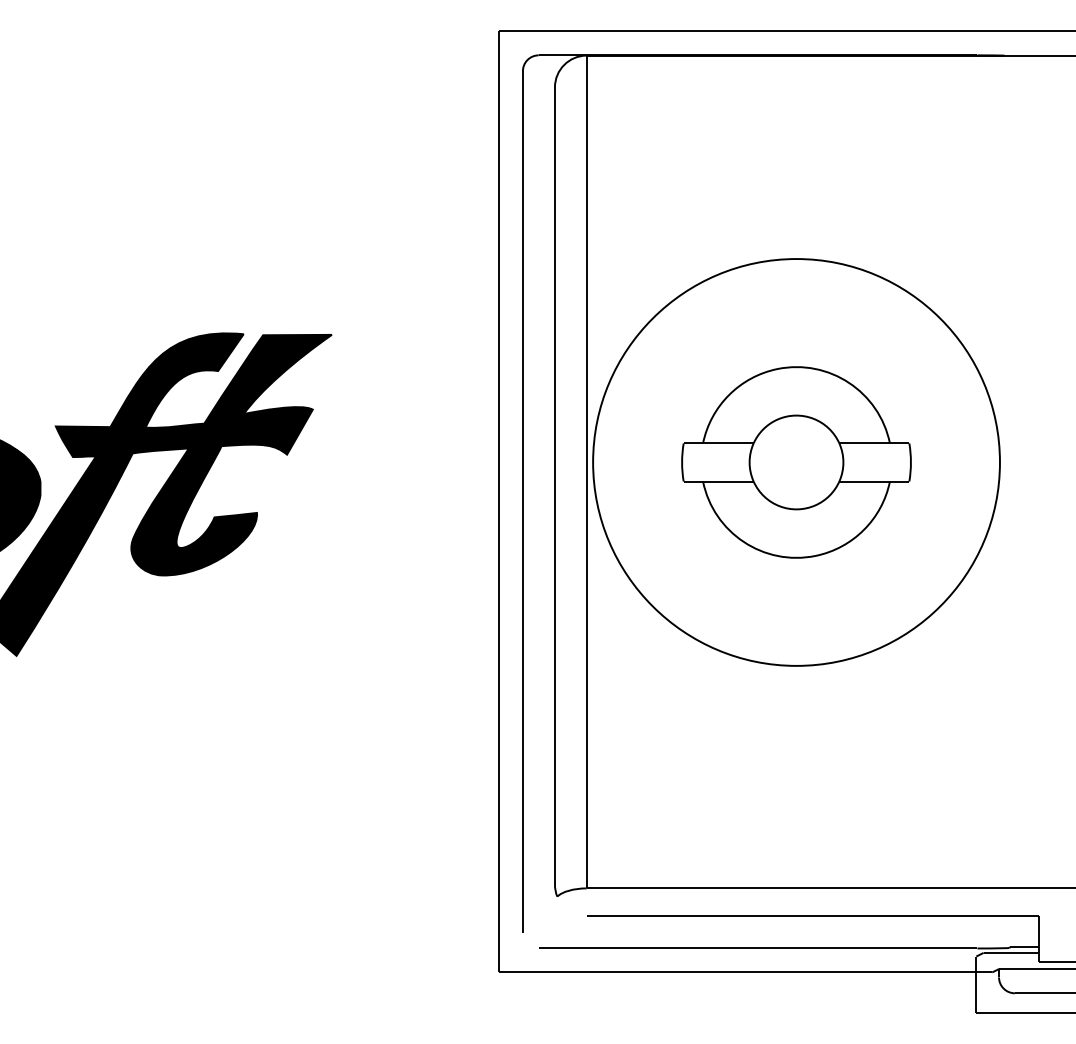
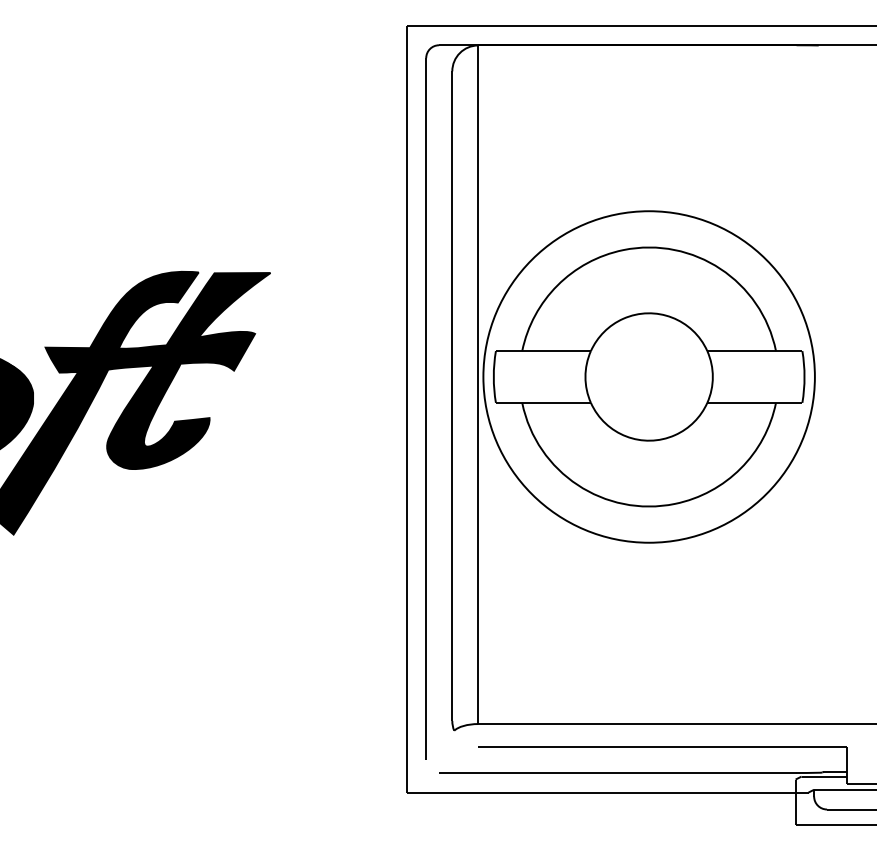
part: (796, 462) -> (649, 377), size x1.67

